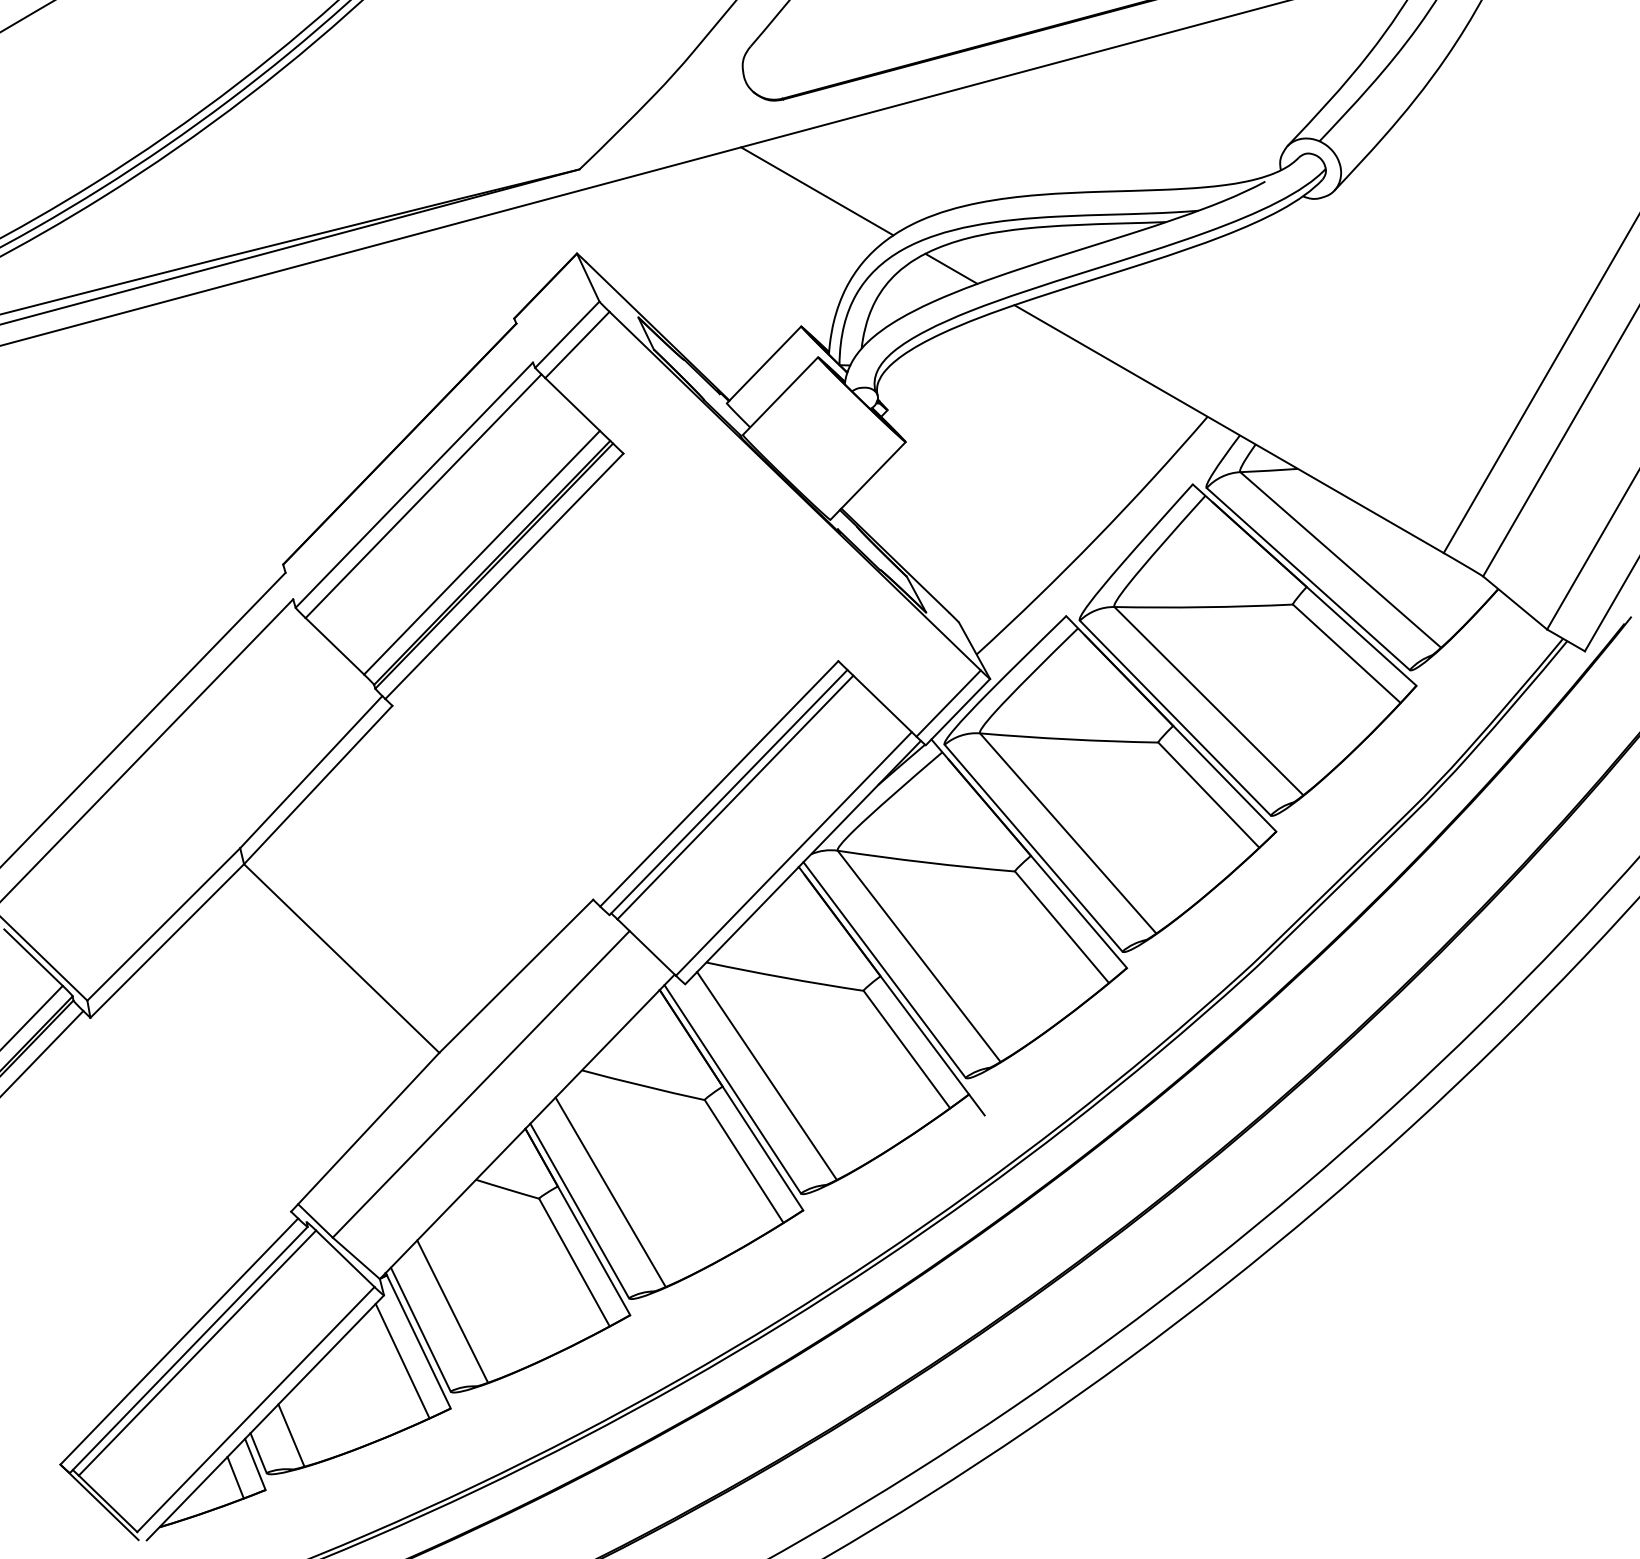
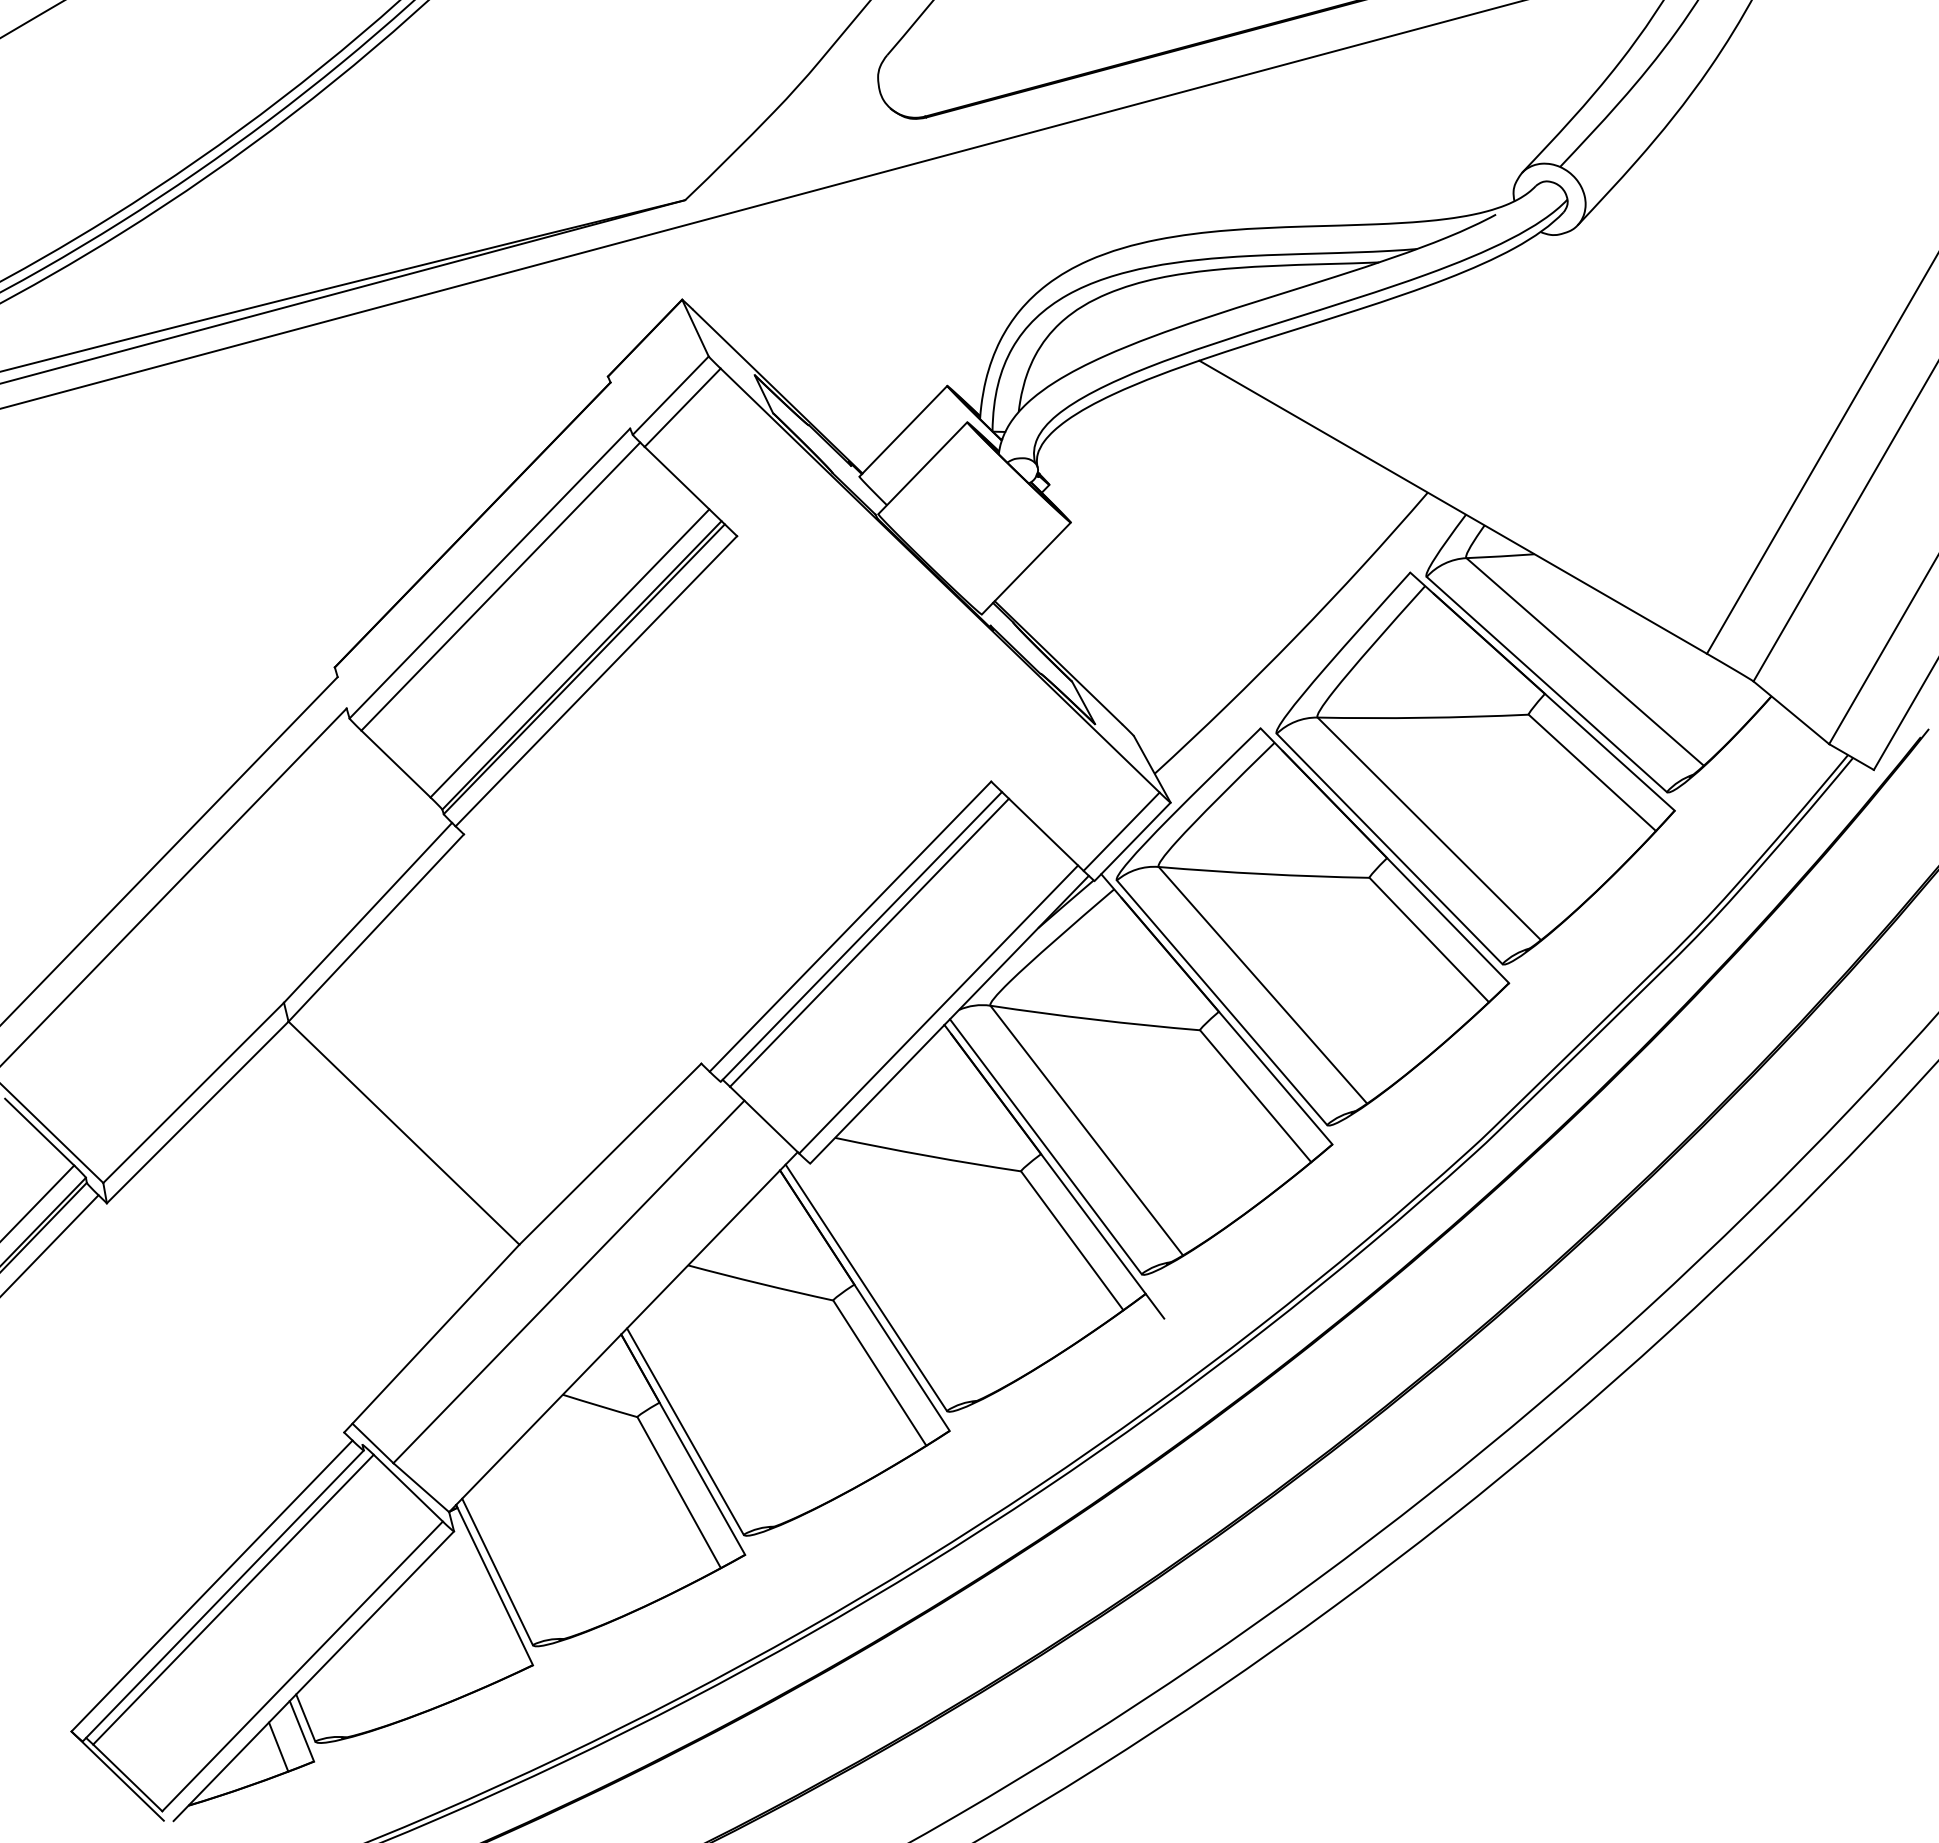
line: (817, 191) -> (966, 226), removed
line: (951, 268) -> (1124, 317), removed
line: (766, 1075) -> (906, 1271), removed
line: (610, 1192) -> (721, 1409), removed
line: (452, 1311) -> (535, 1550), removed
line: (402, 1360) -> (475, 1608), removed
line: (291, 1435) -> (344, 1697), removed

